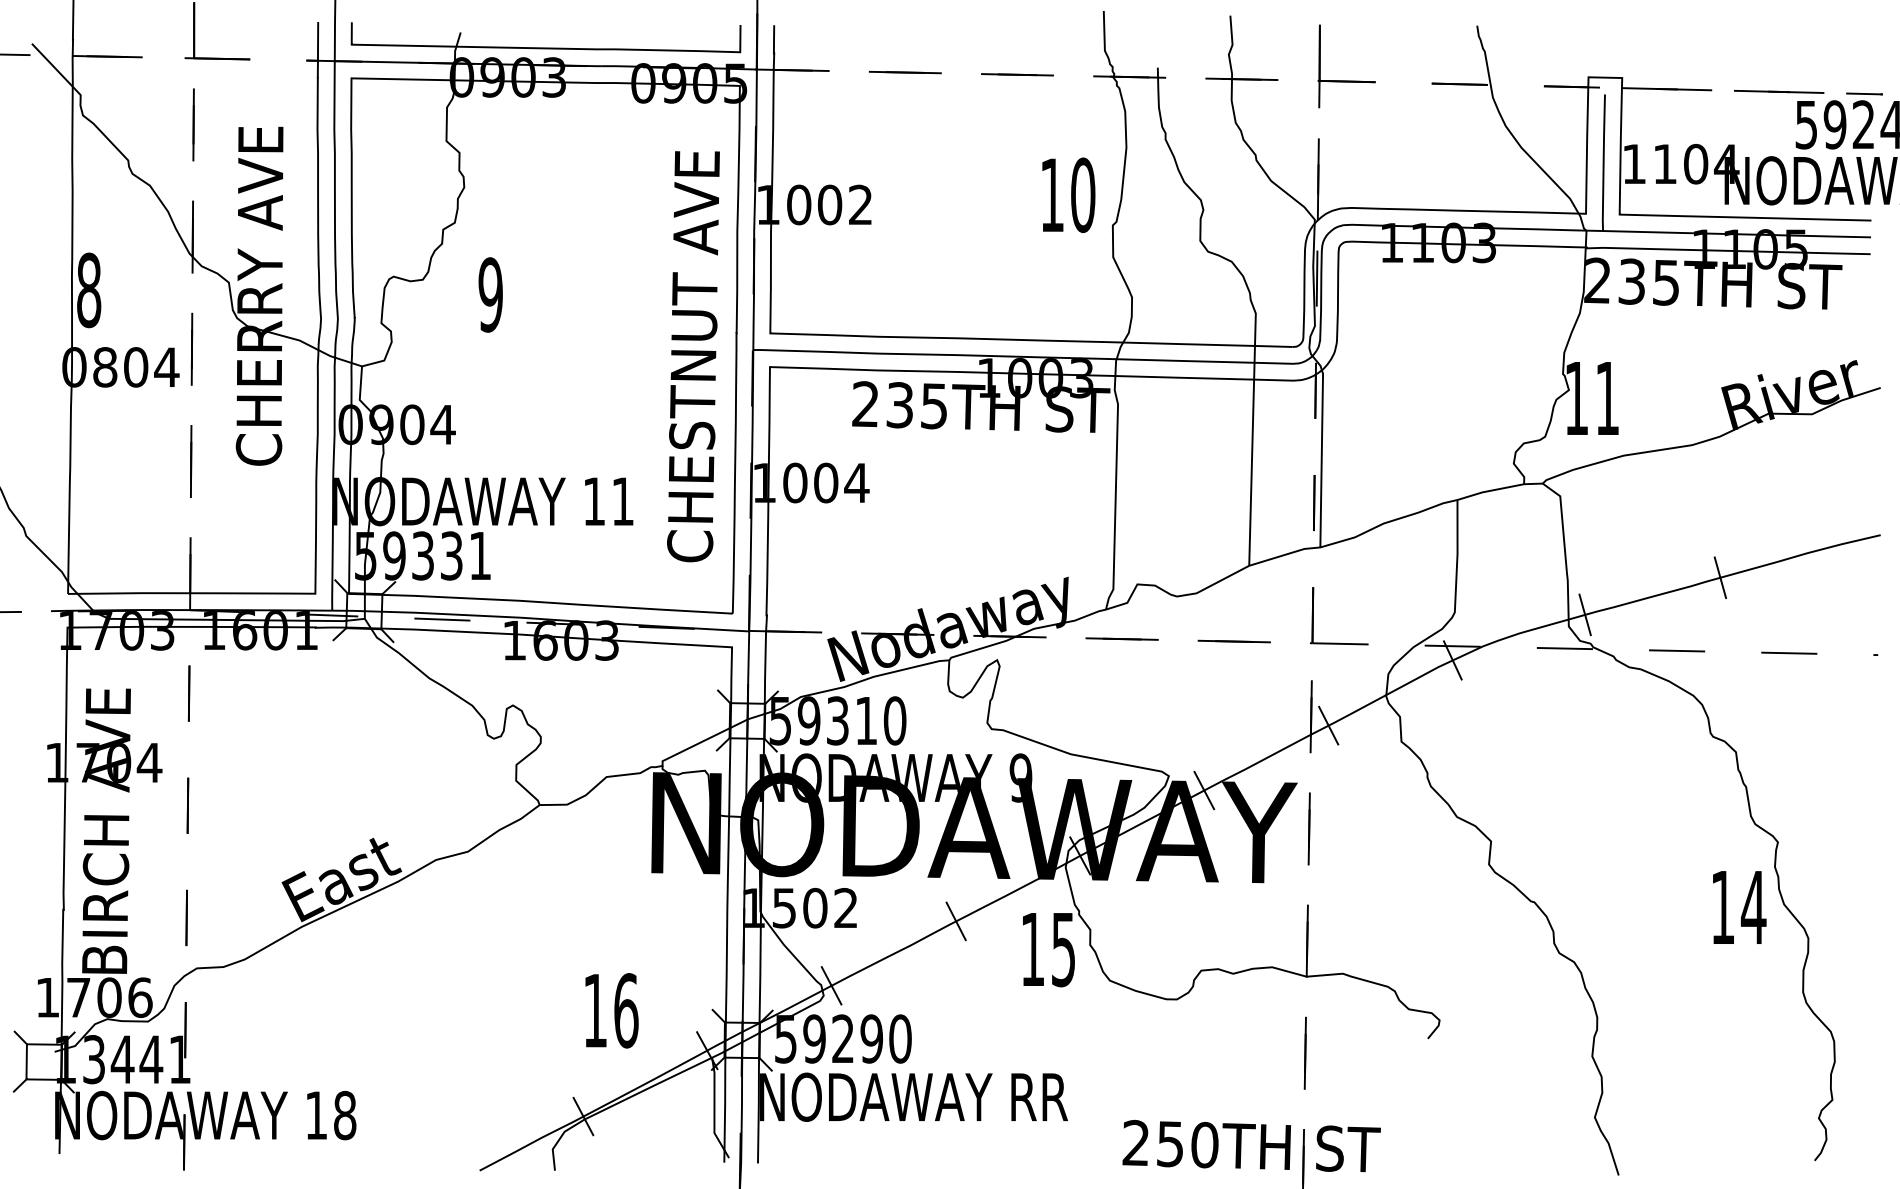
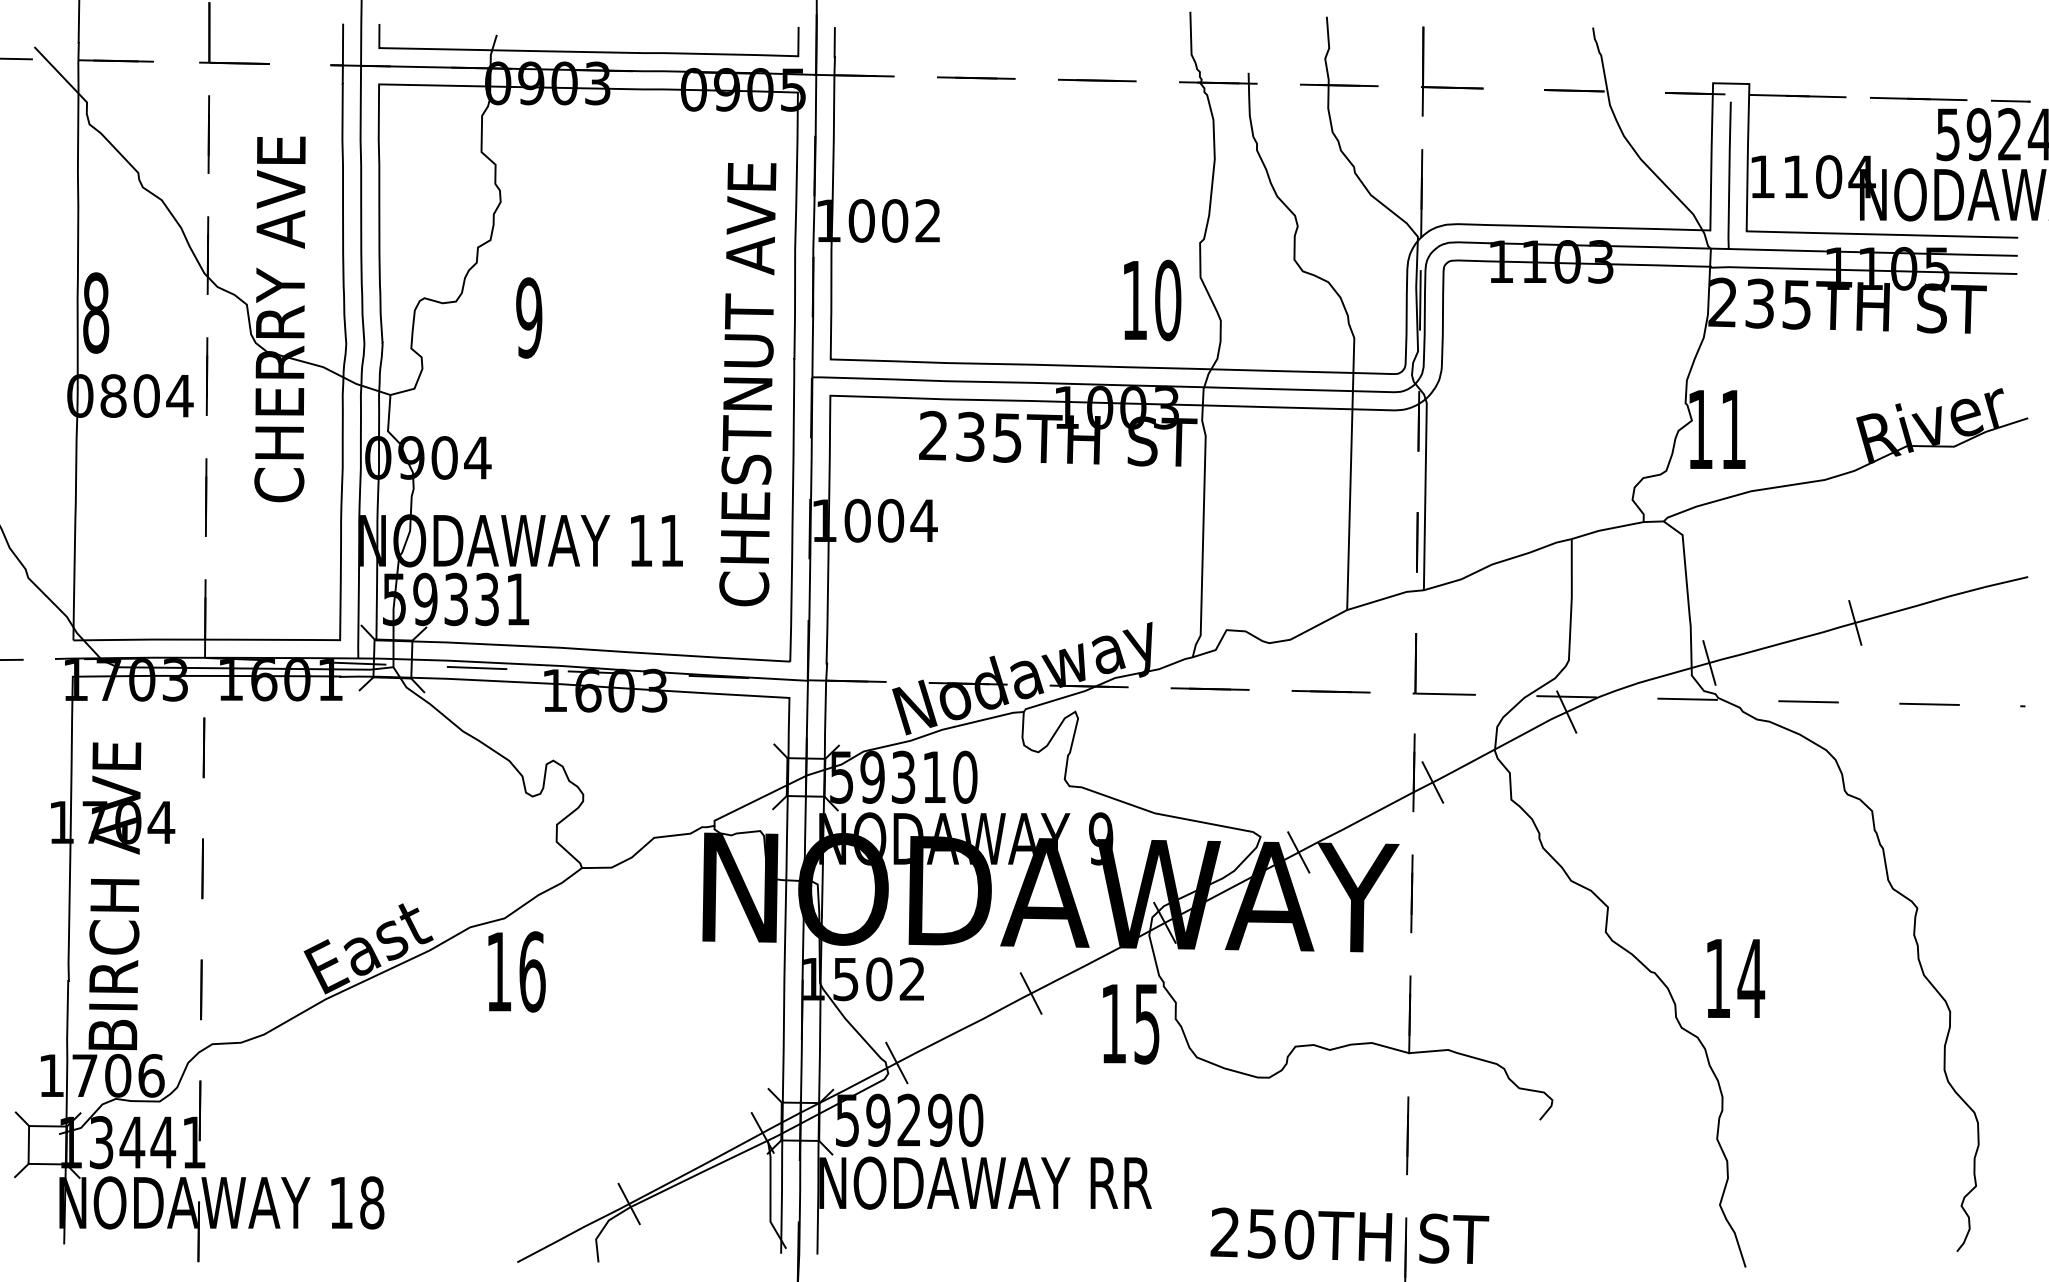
text: (1068, 195) -> (1152, 300), moved
text: (1740, 907) -> (1736, 978), moved
text: (611, 1010) -> (516, 971), moved

